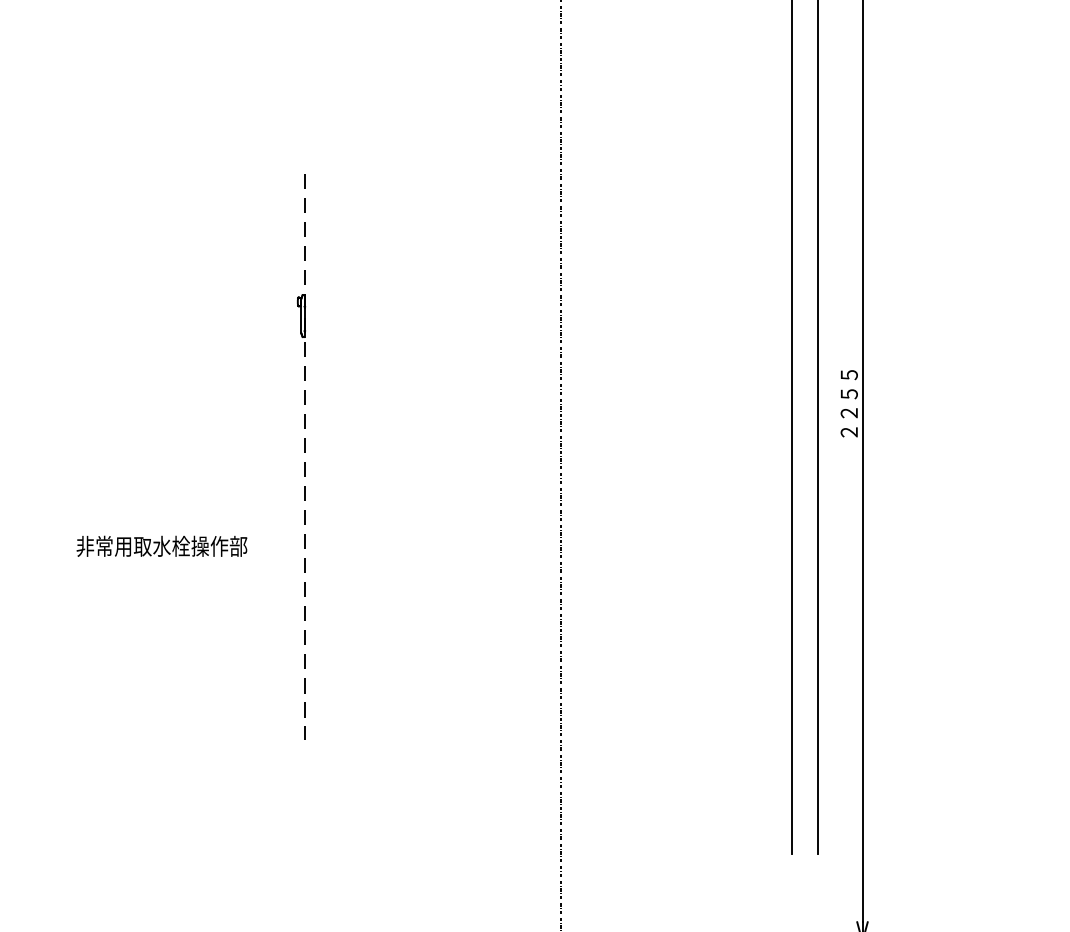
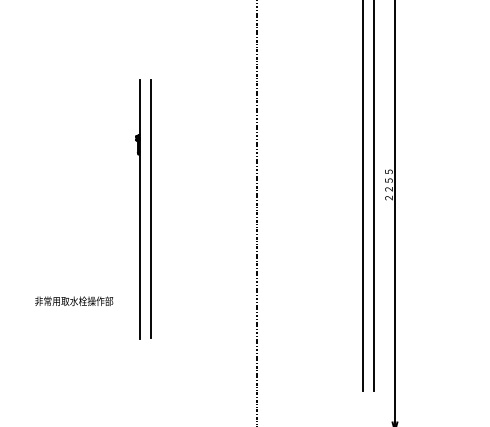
line: (330, 455) -> (151, 208), added
line: (304, 457) -> (139, 209), dashed -> solid
text: (162, 544) -> (74, 300), moved

